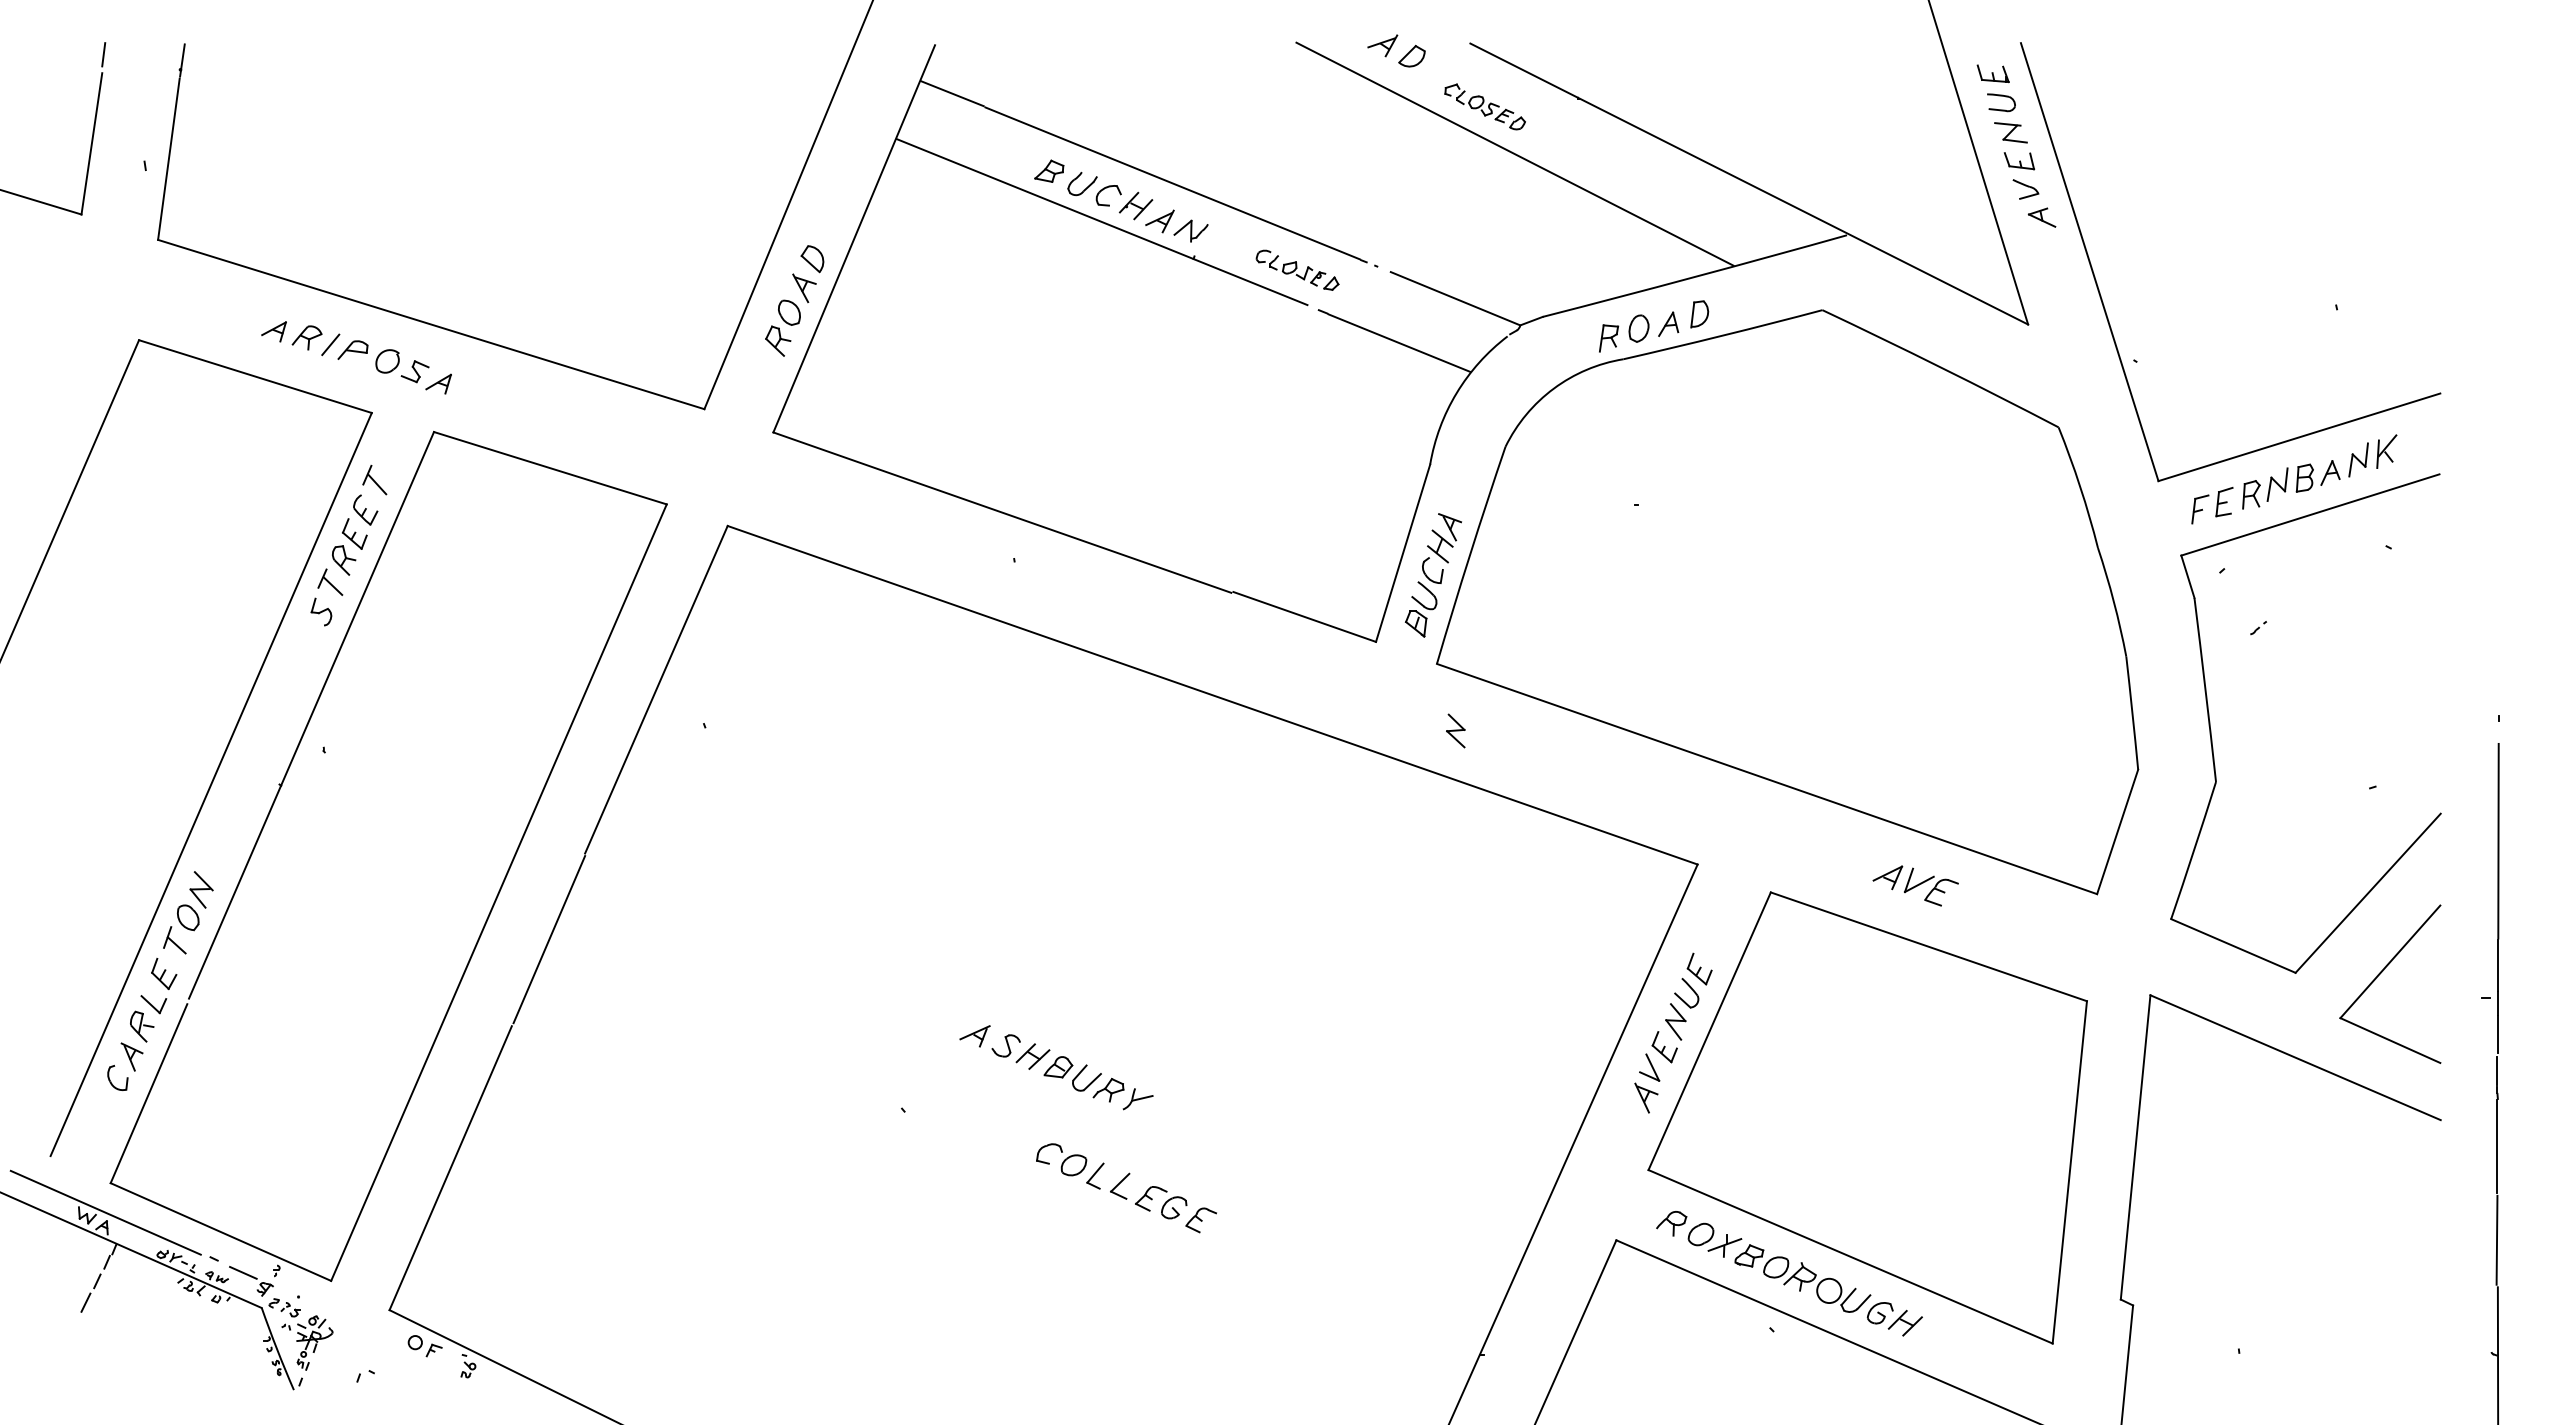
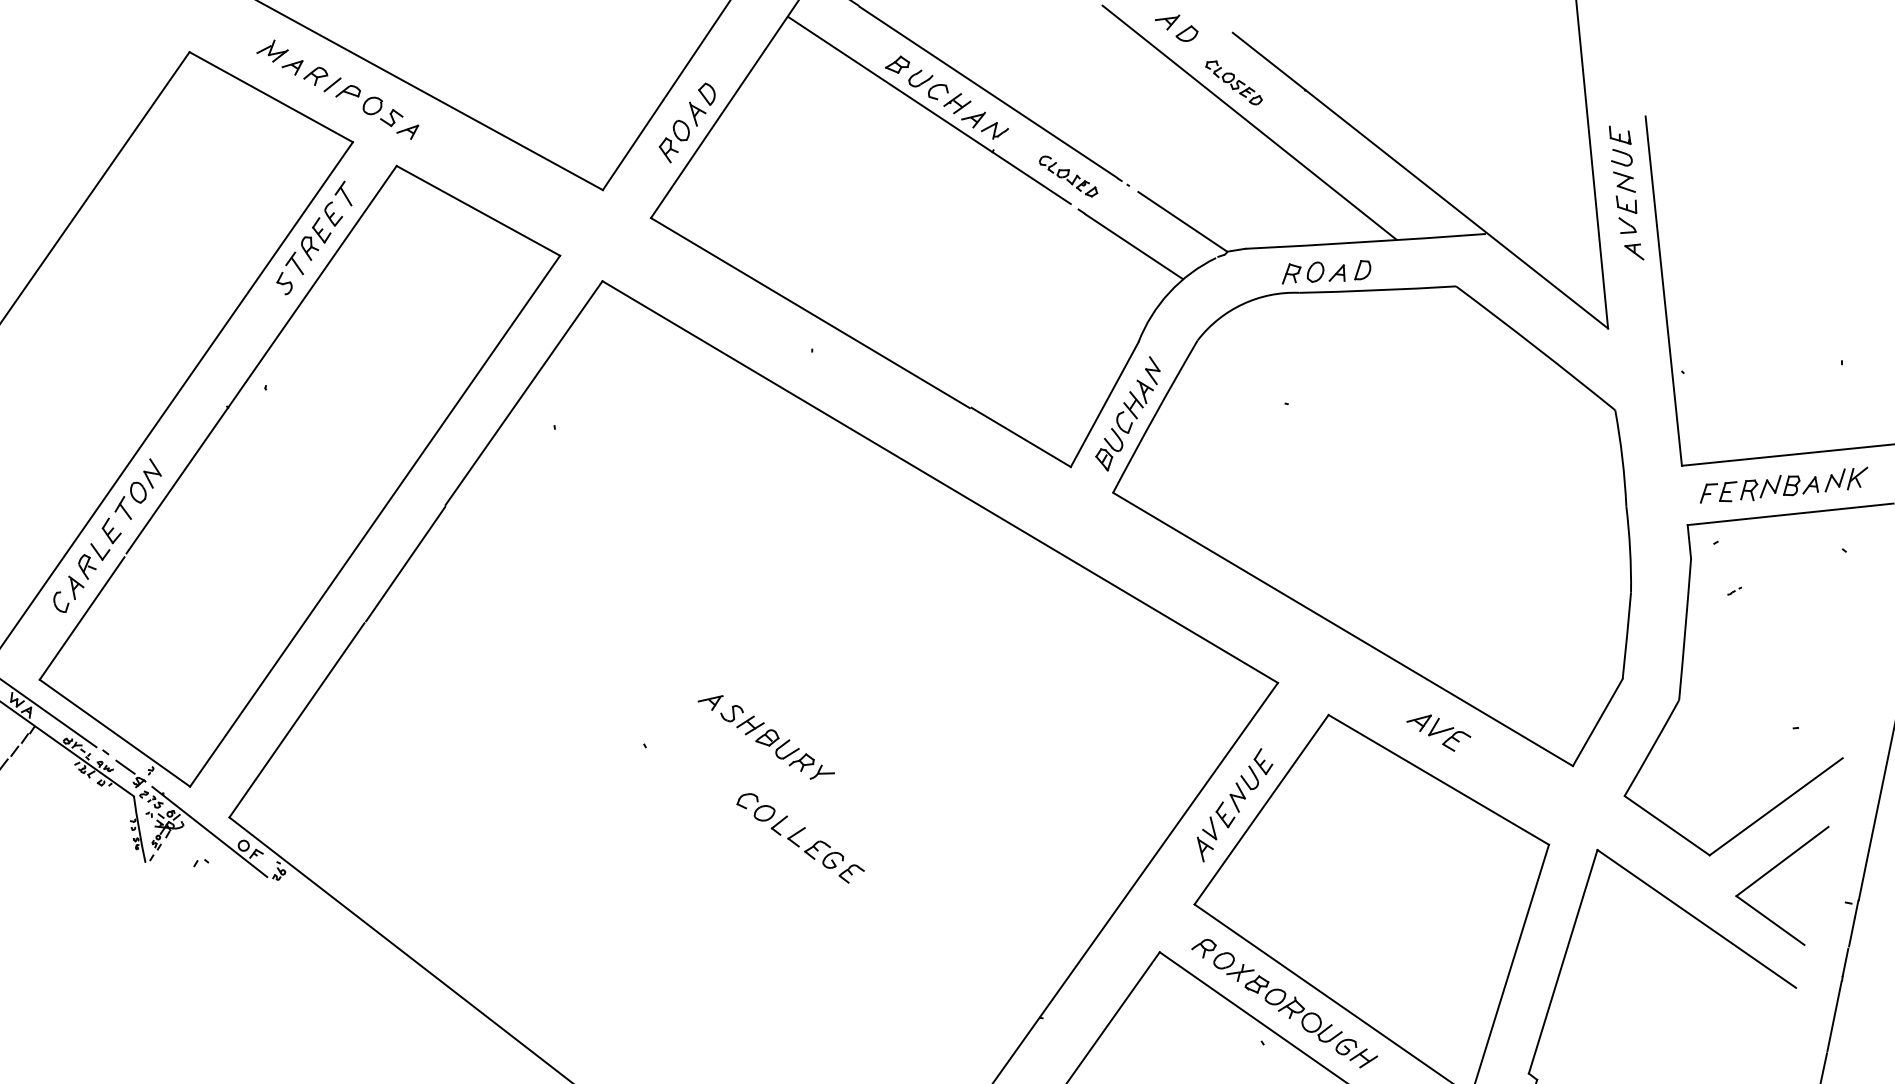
part: (245, 316) -> (272, 50), added
part: (1455, 730) -> (1152, 370), moved
line: (367, 1333) -> (209, 831), added

